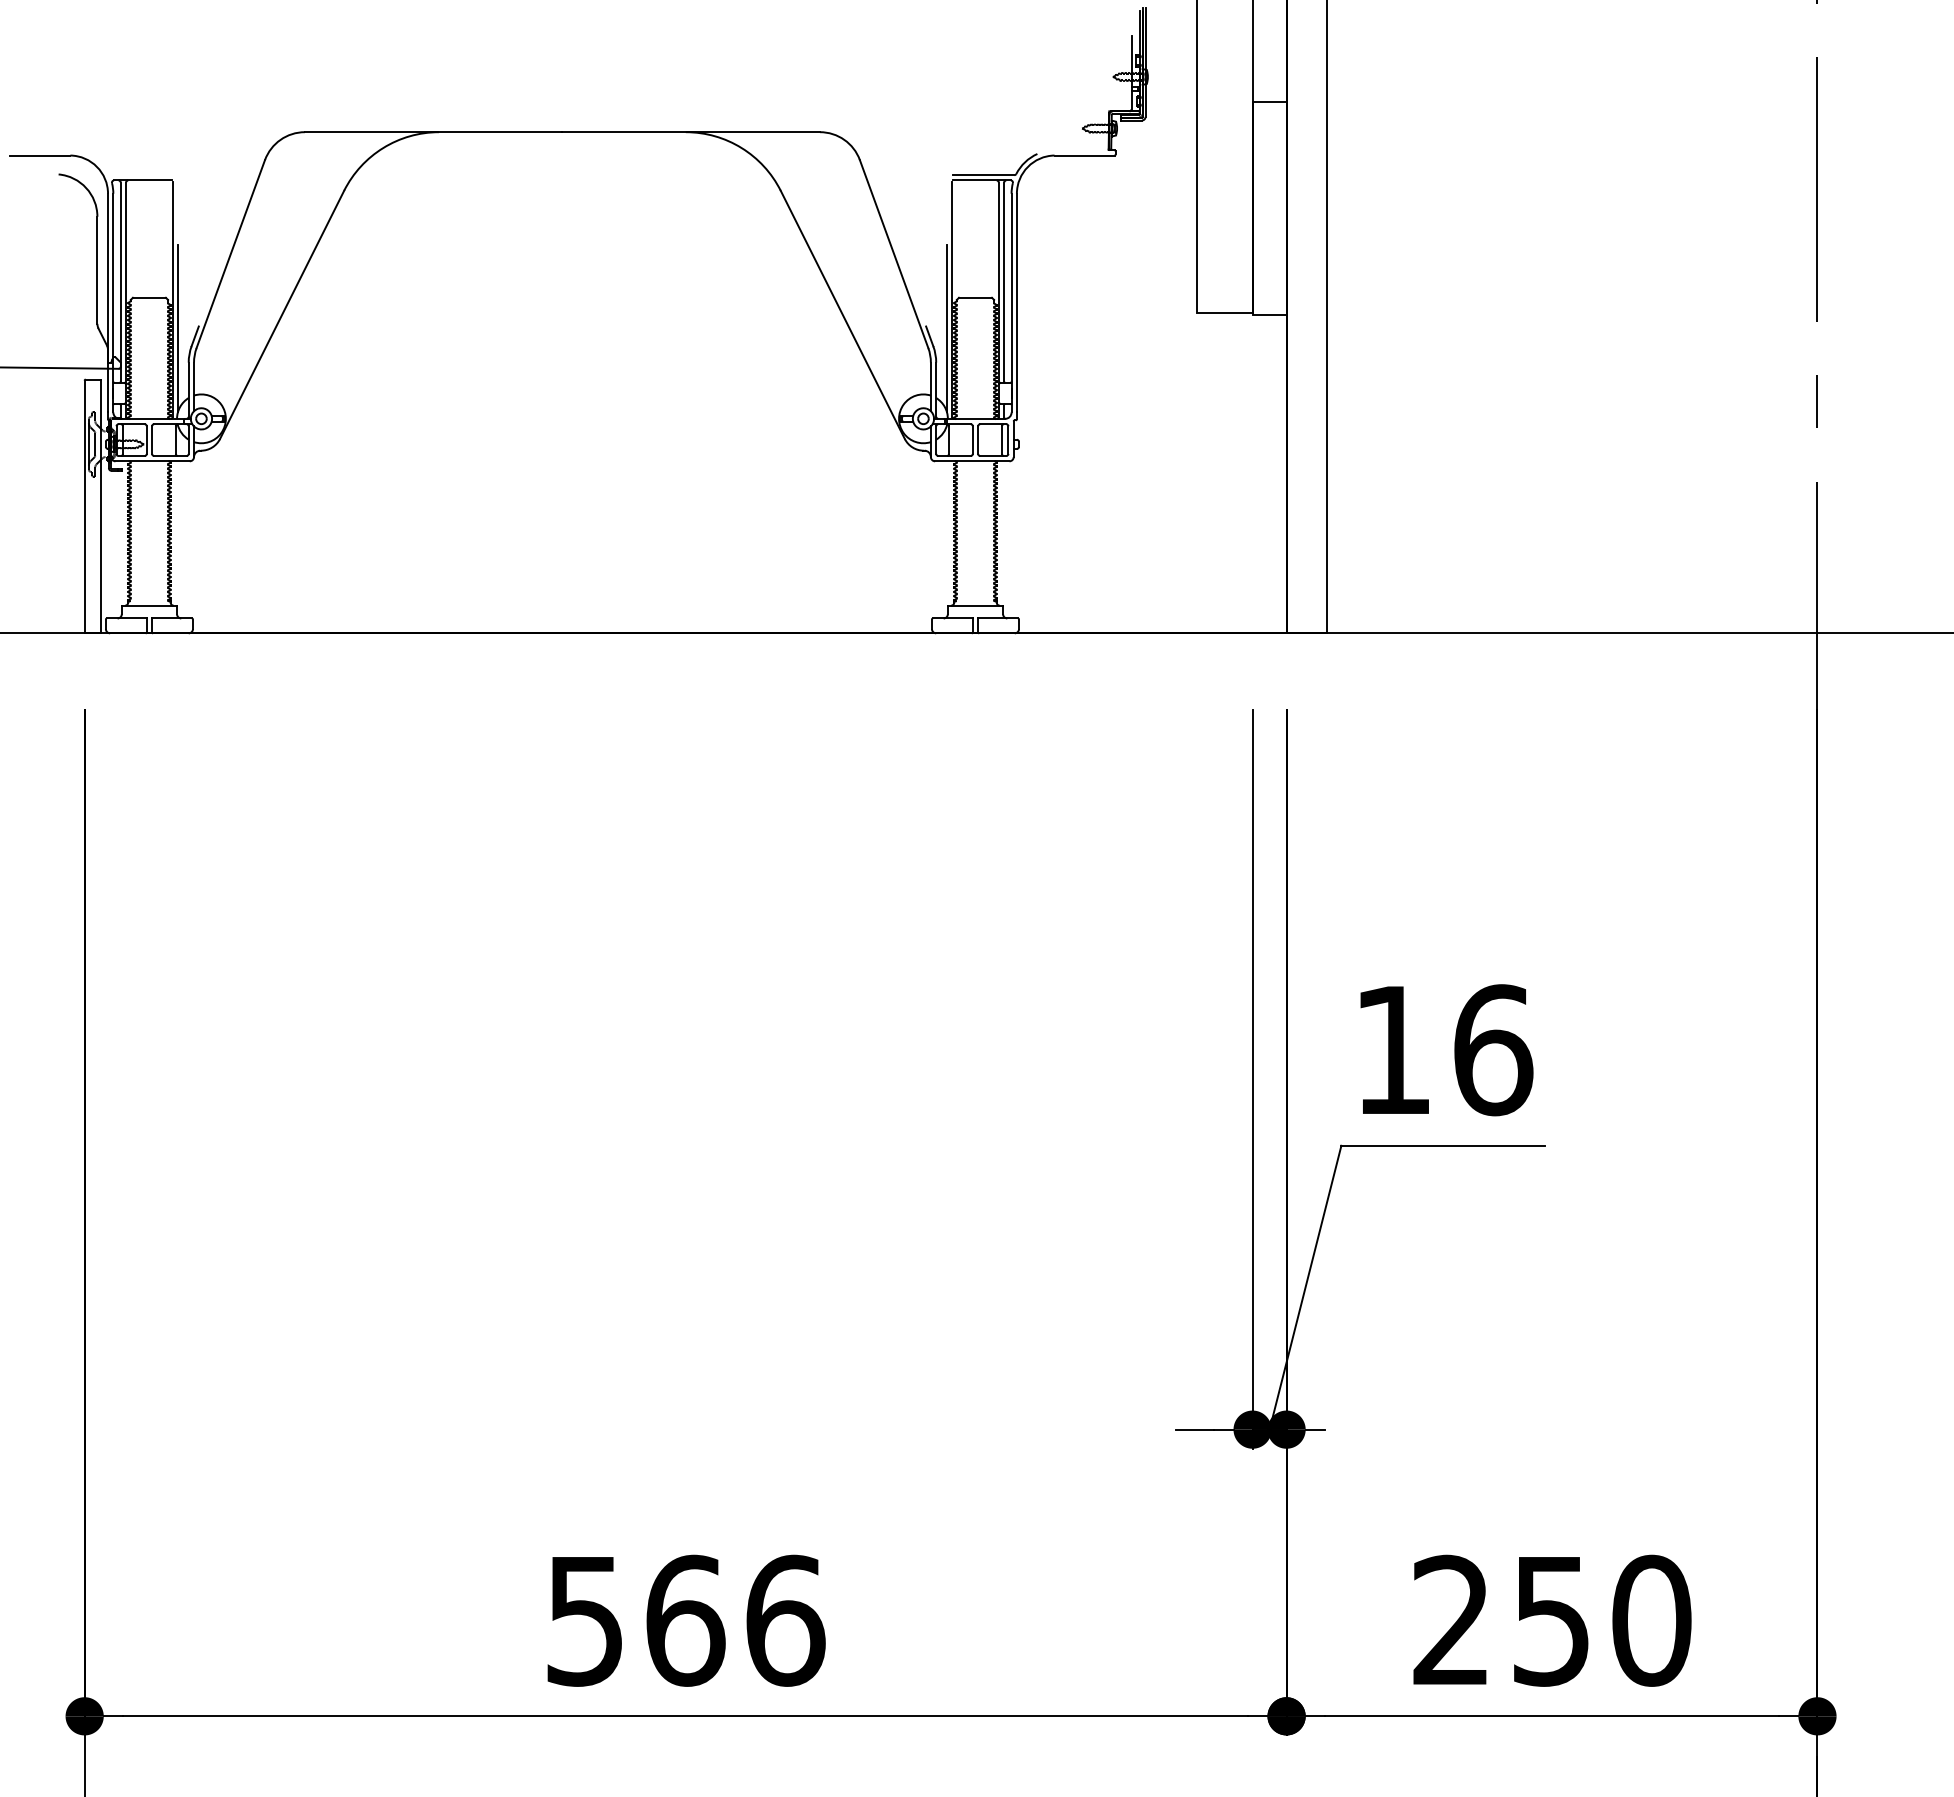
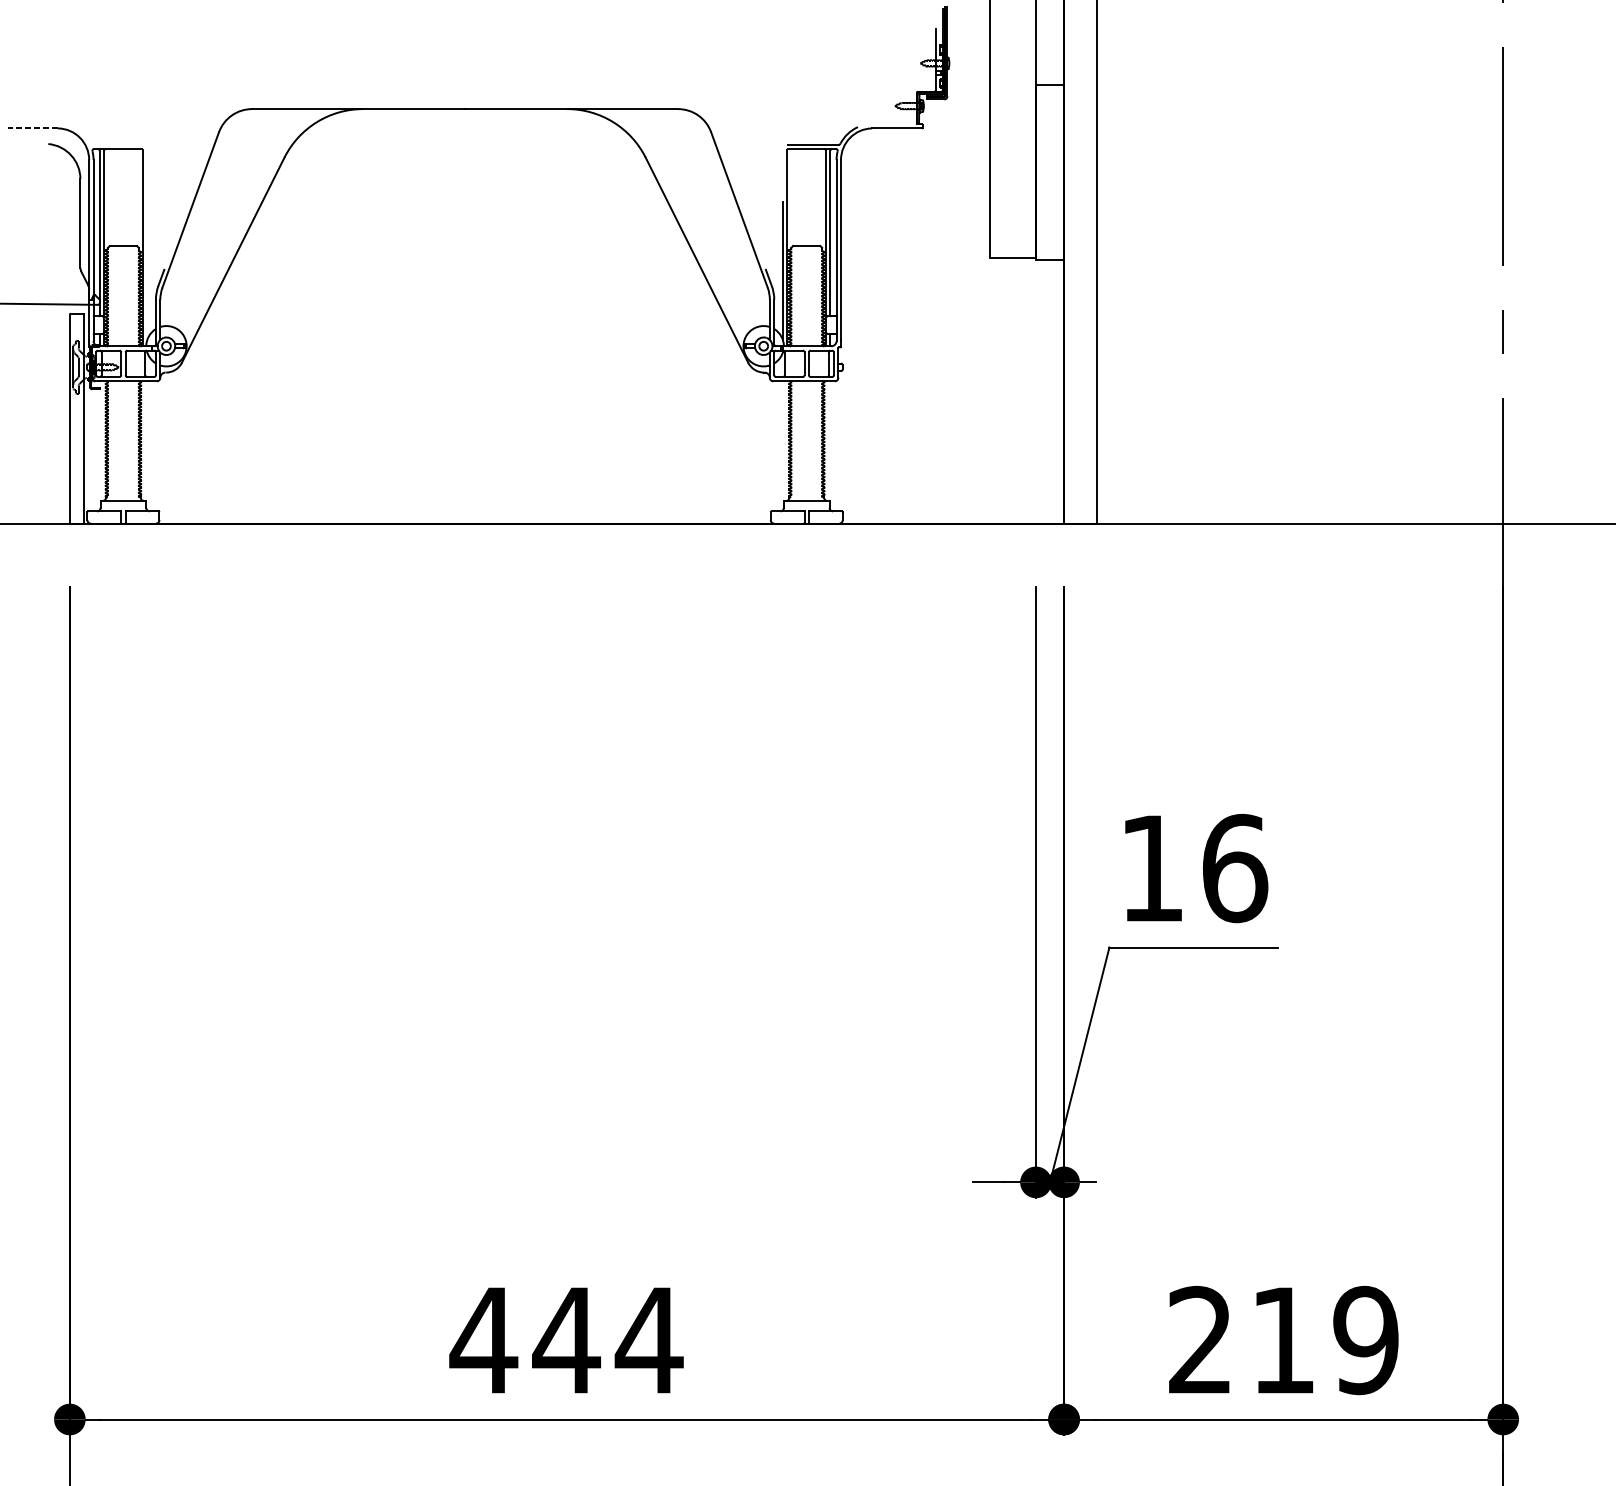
line: (39, 155) -> (32, 128), solid -> dashed
line: (178, 327) -> (147, 270), removed
text: (684, 1620) -> (566, 1340), 566 -> 444
text: (1602, 1620) -> (1325, 1340), 250 -> 219

